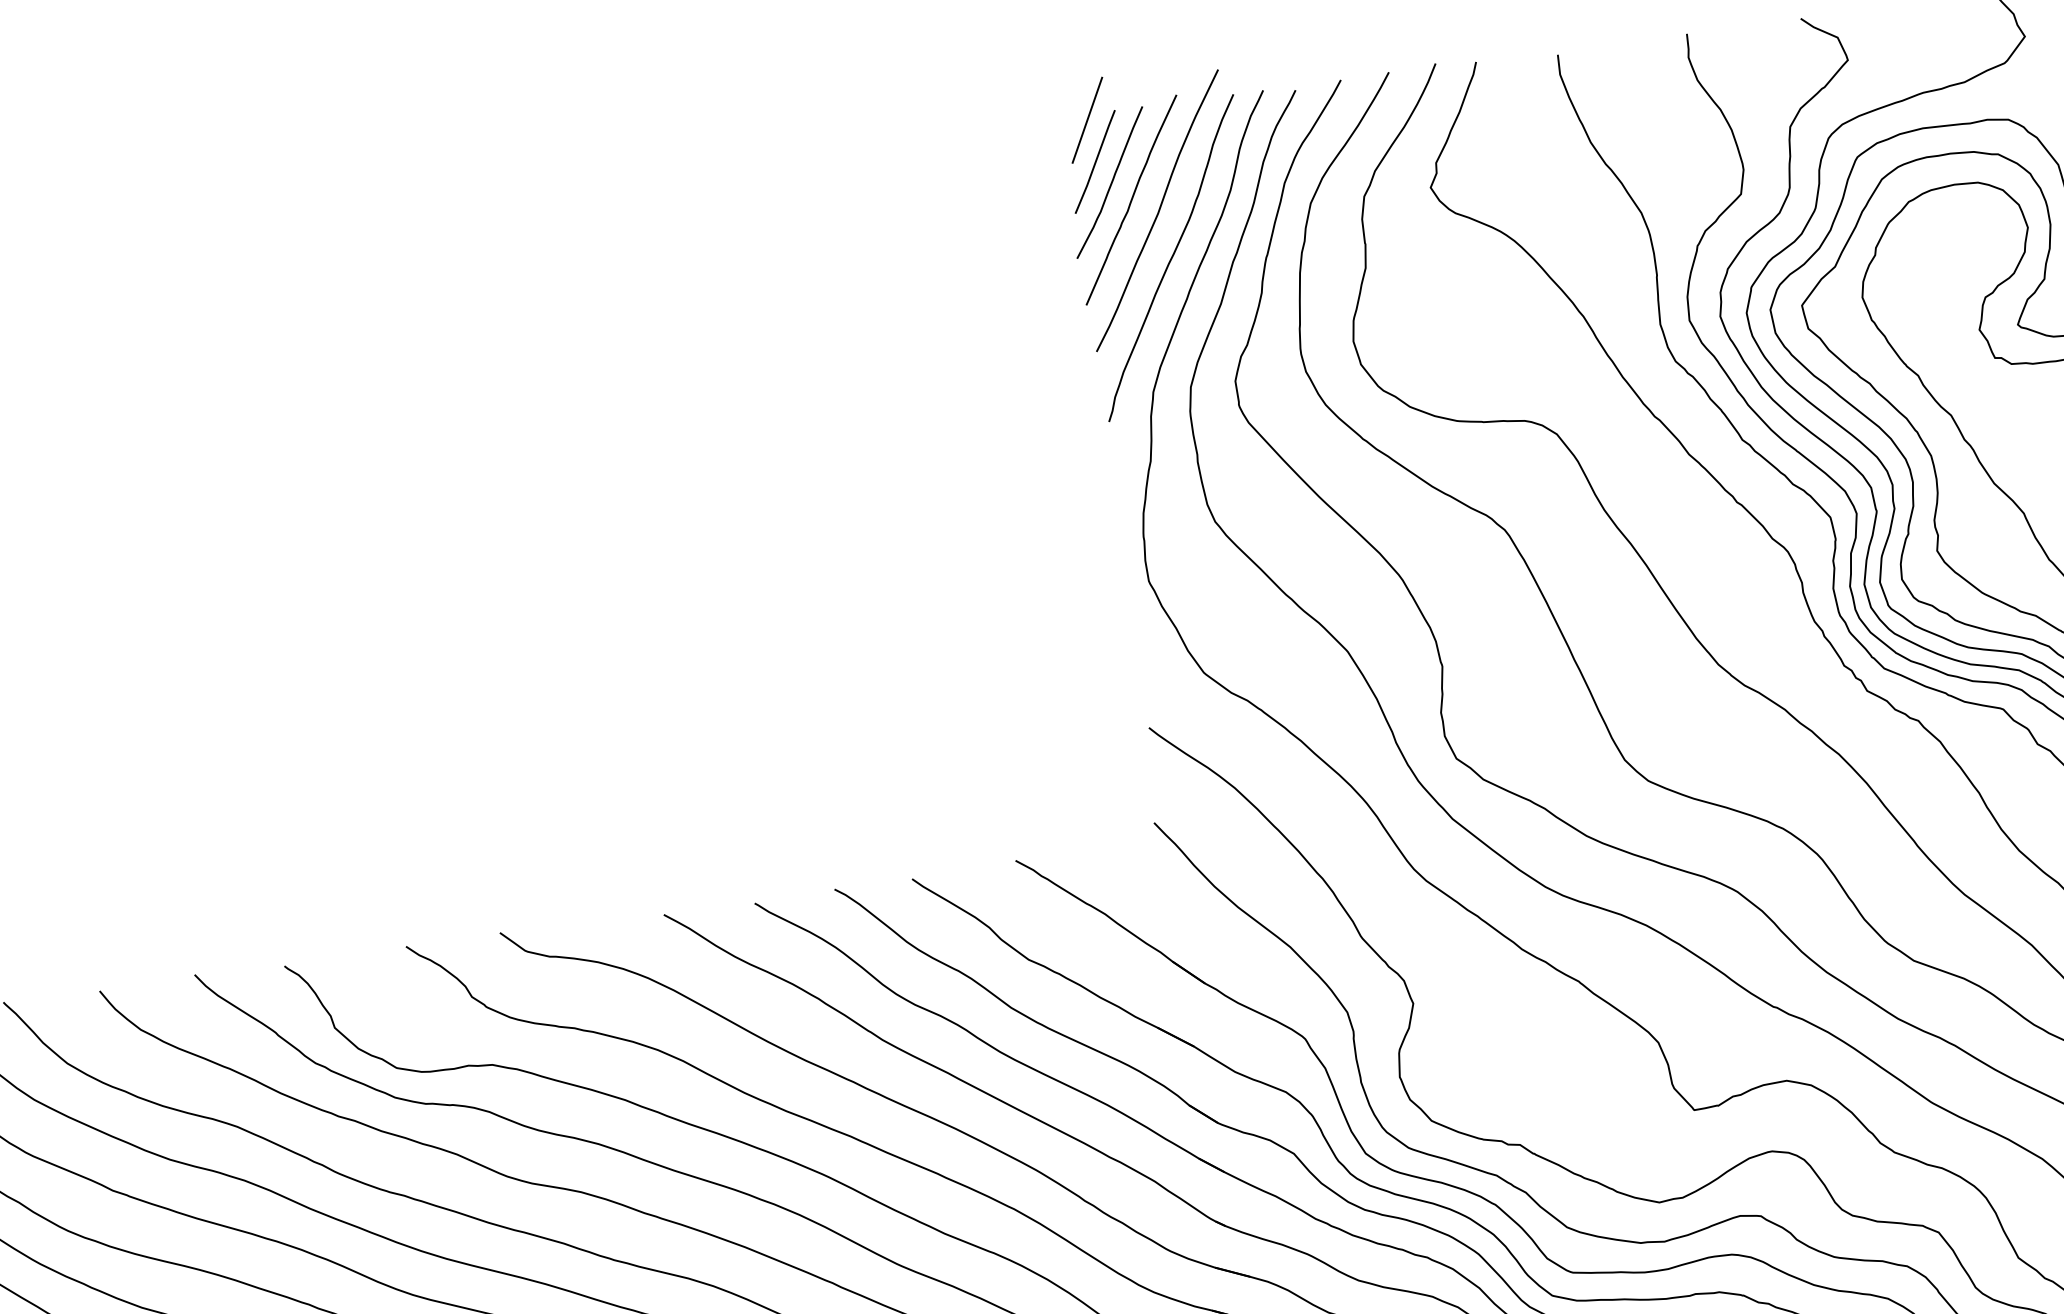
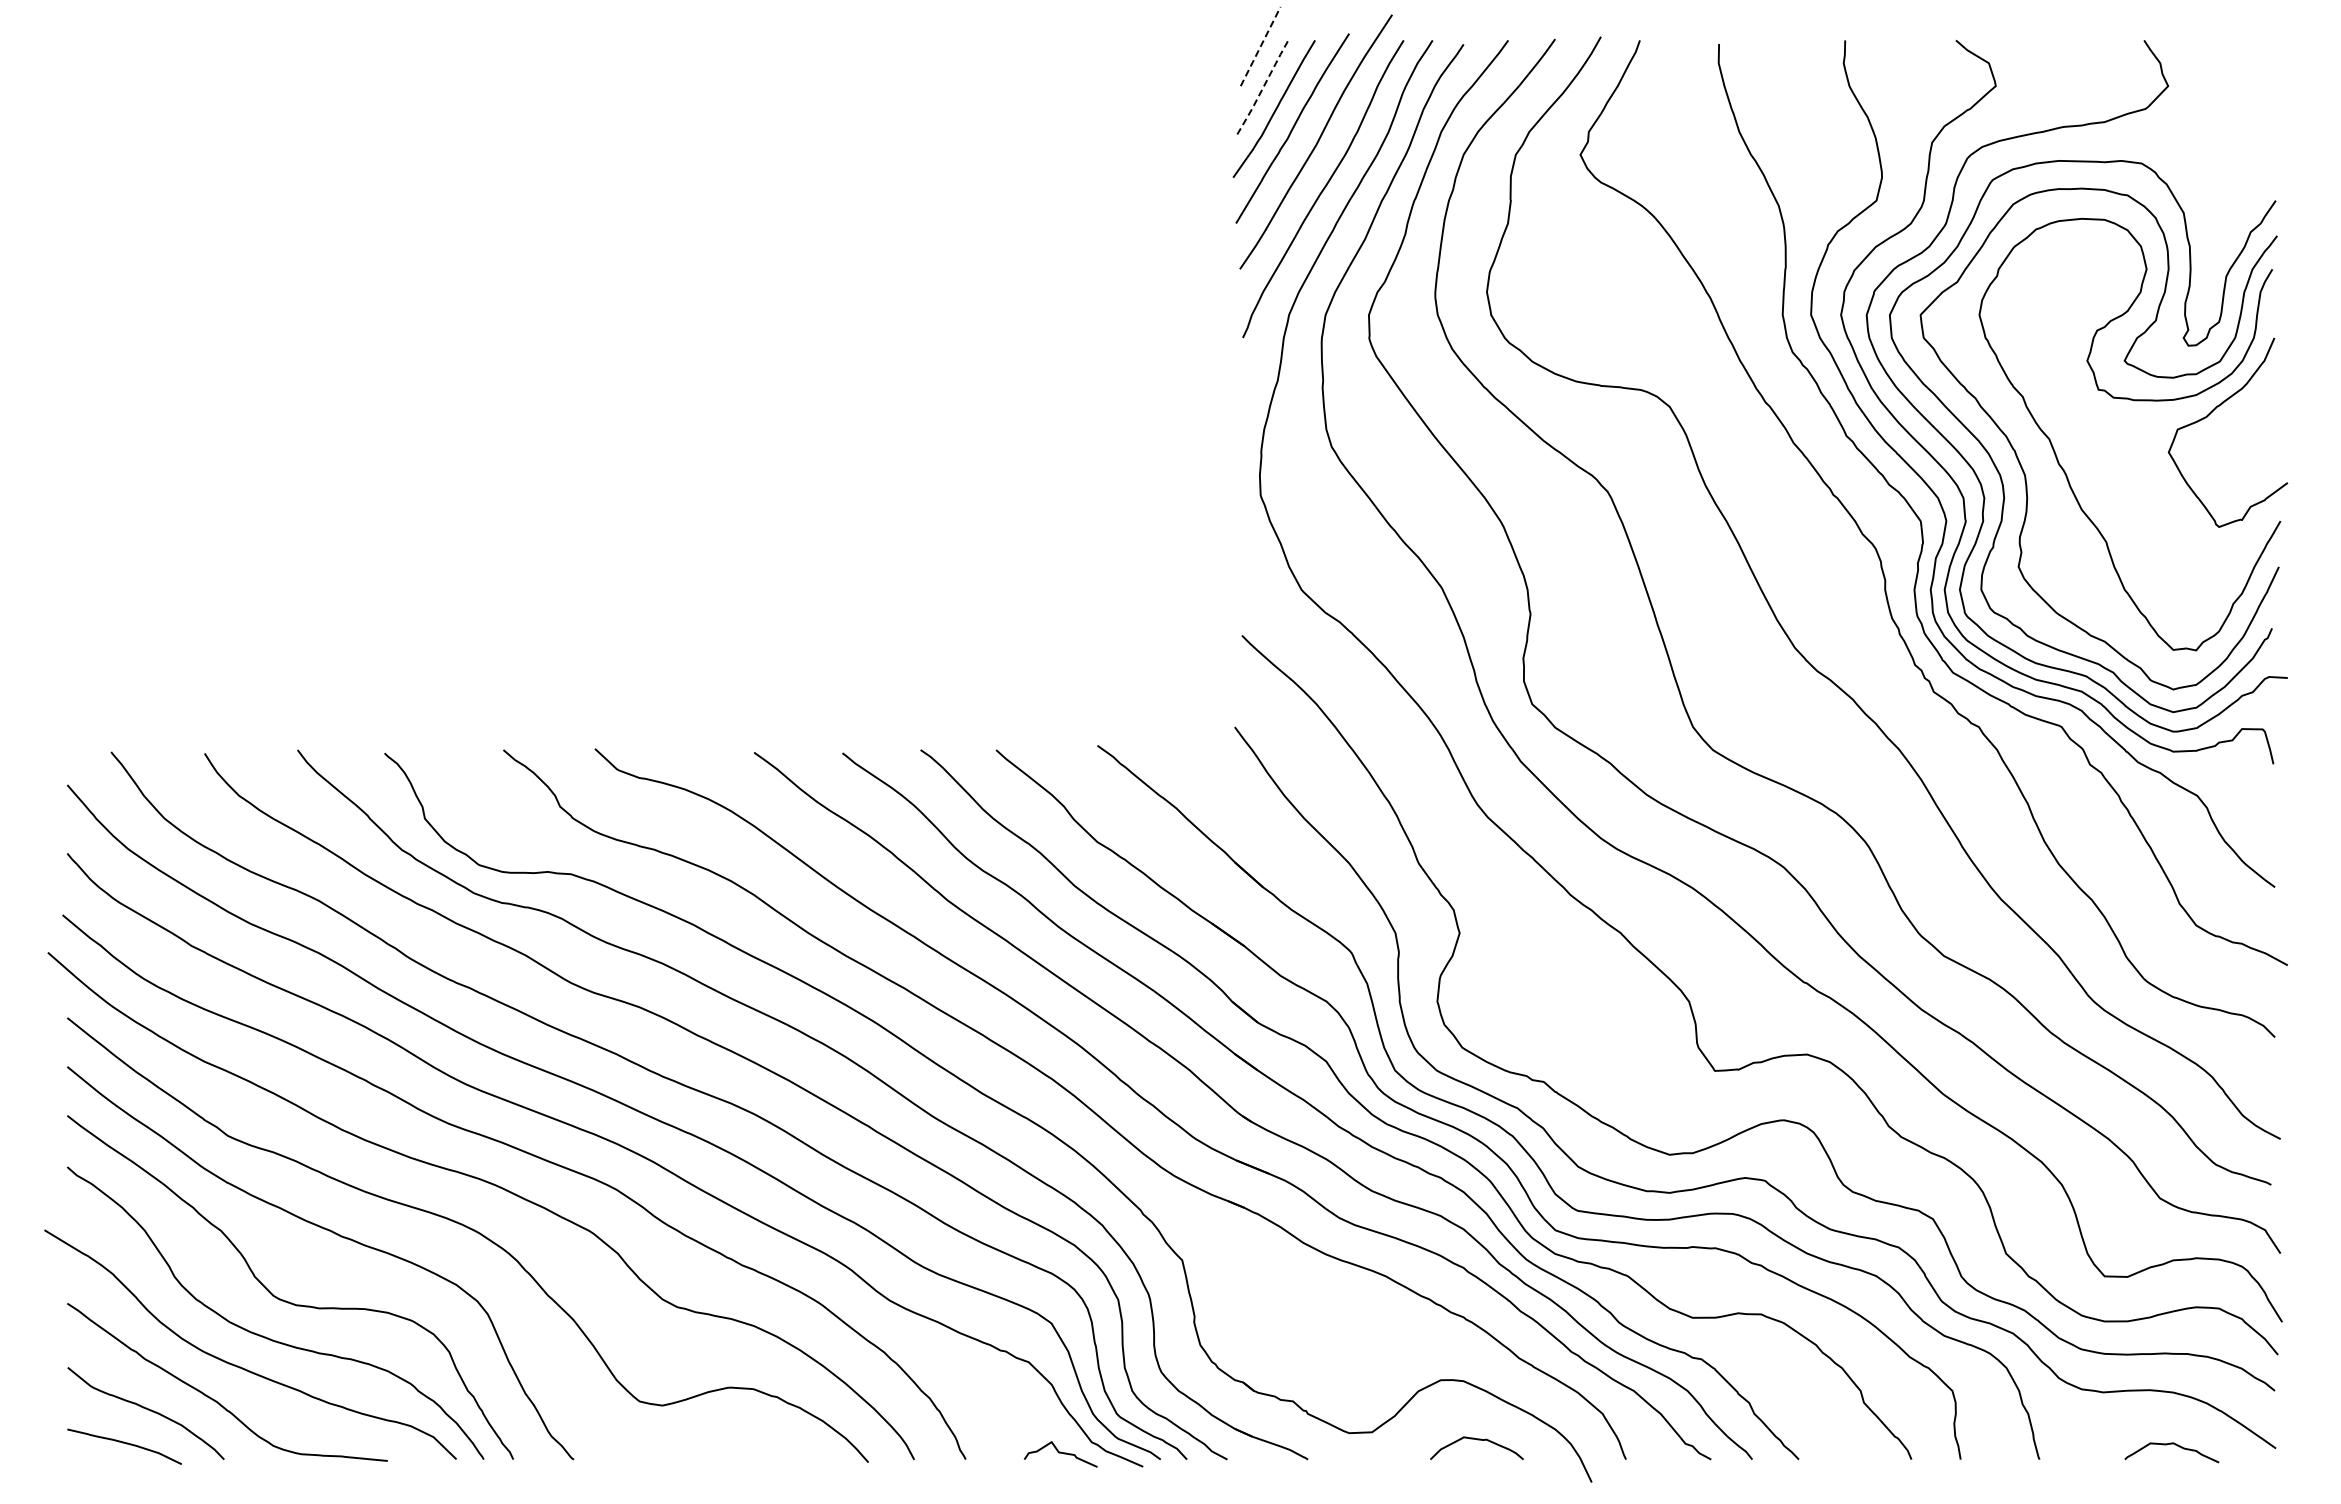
line: (1087, 120) -> (1260, 46), solid -> dashed
line: (1095, 161) -> (1263, 87), solid -> dashed

